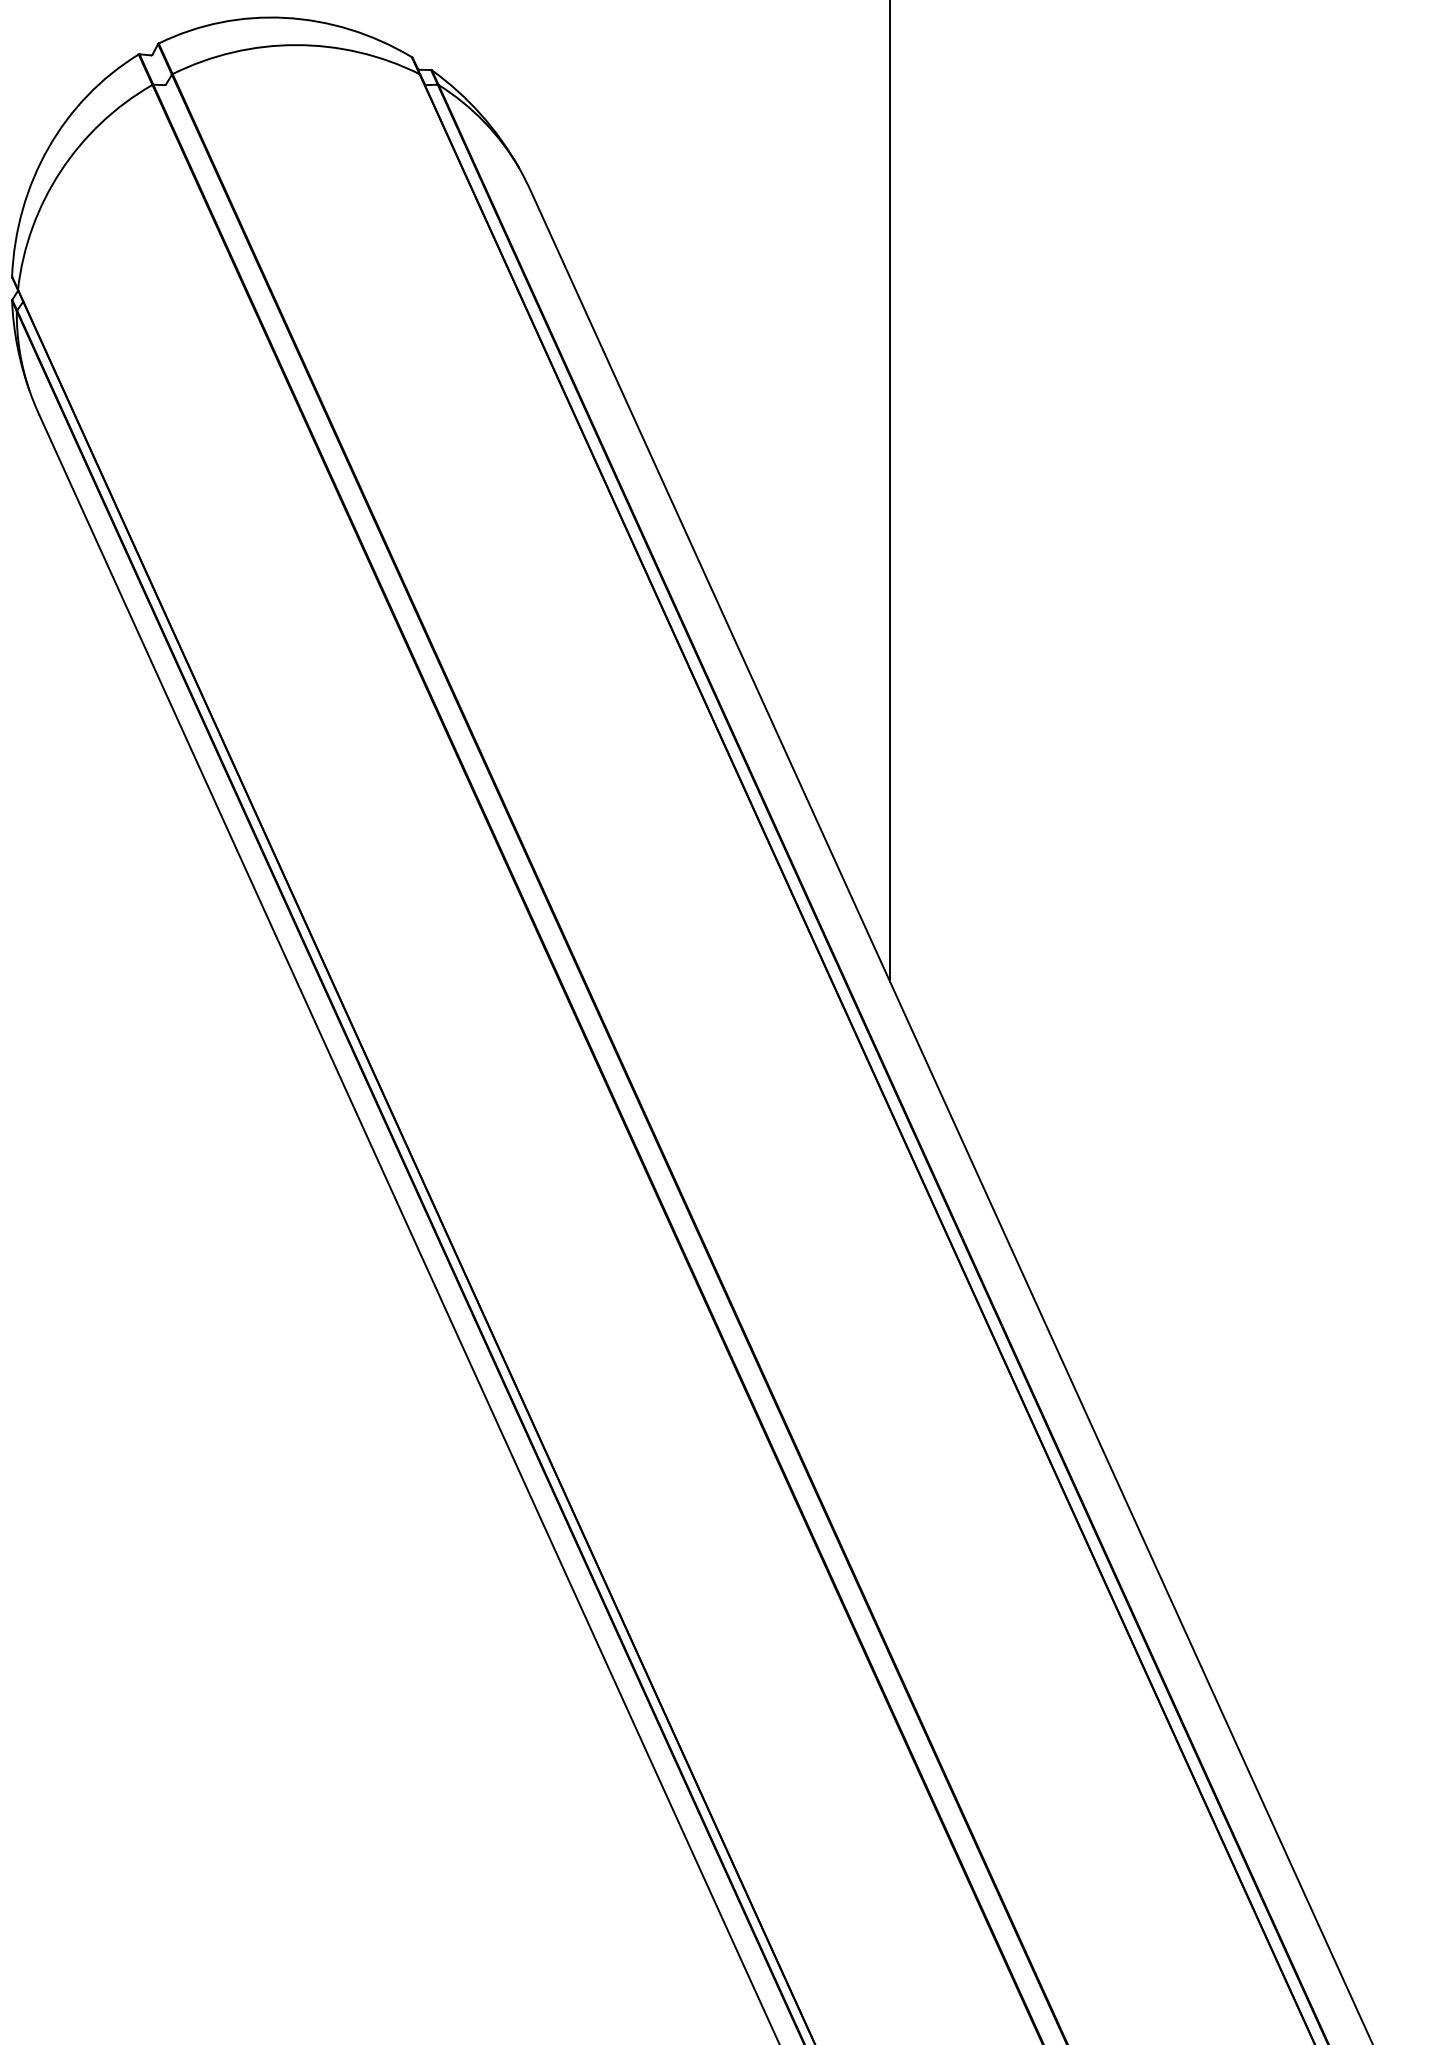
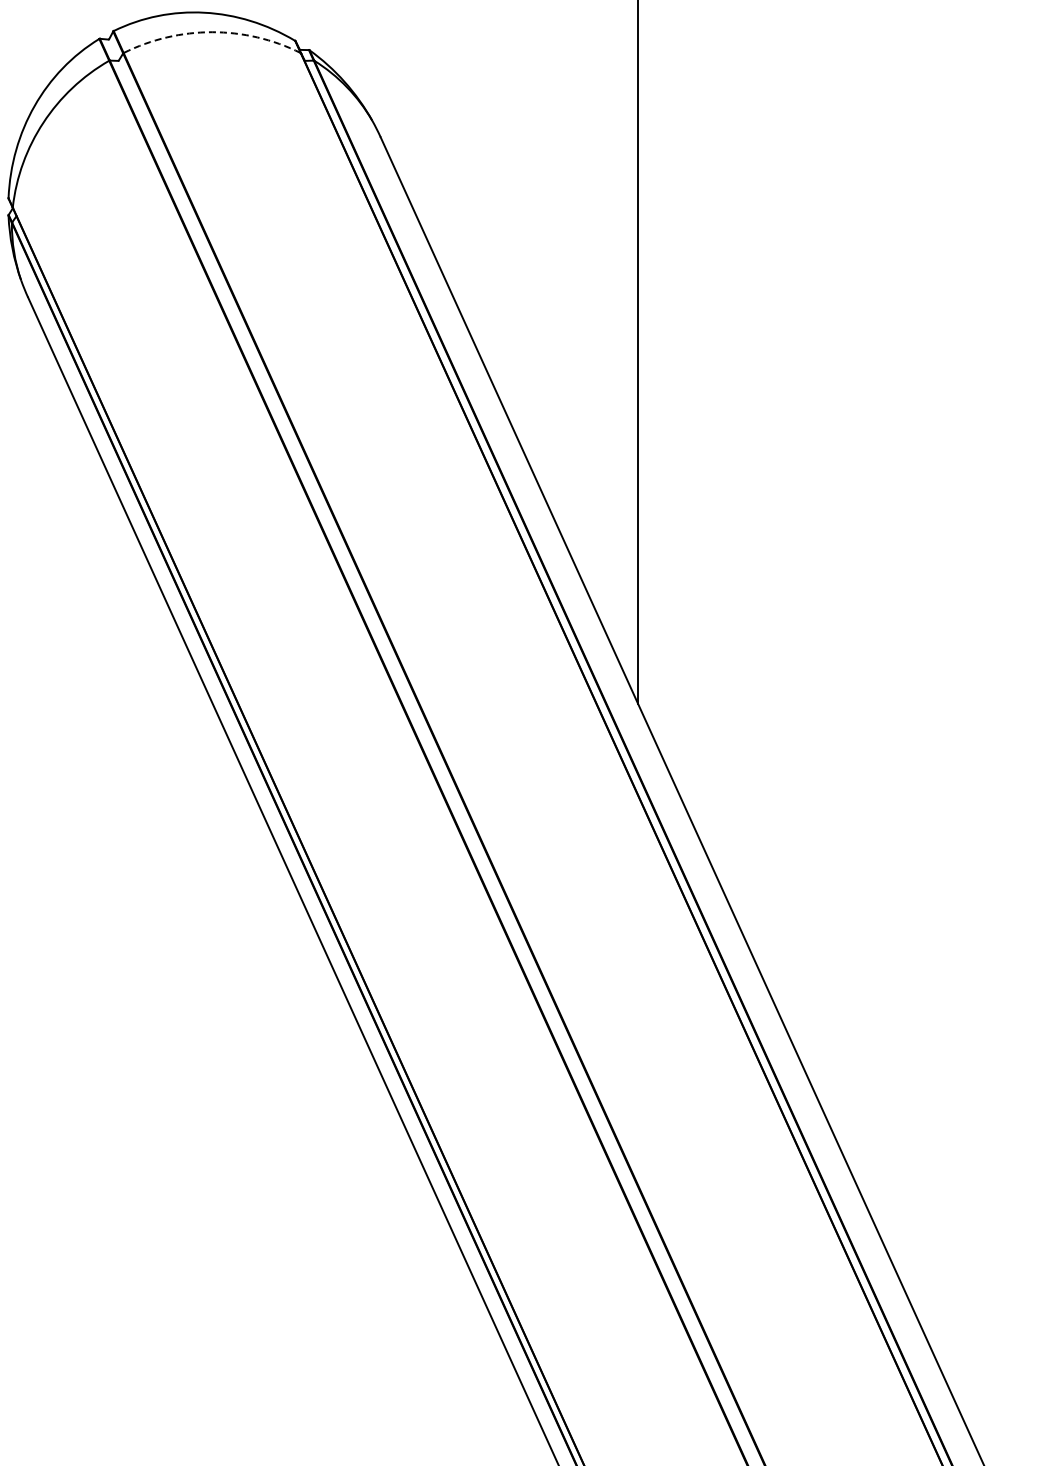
arc: (296, 45) -> (212, 32), solid -> dashed

